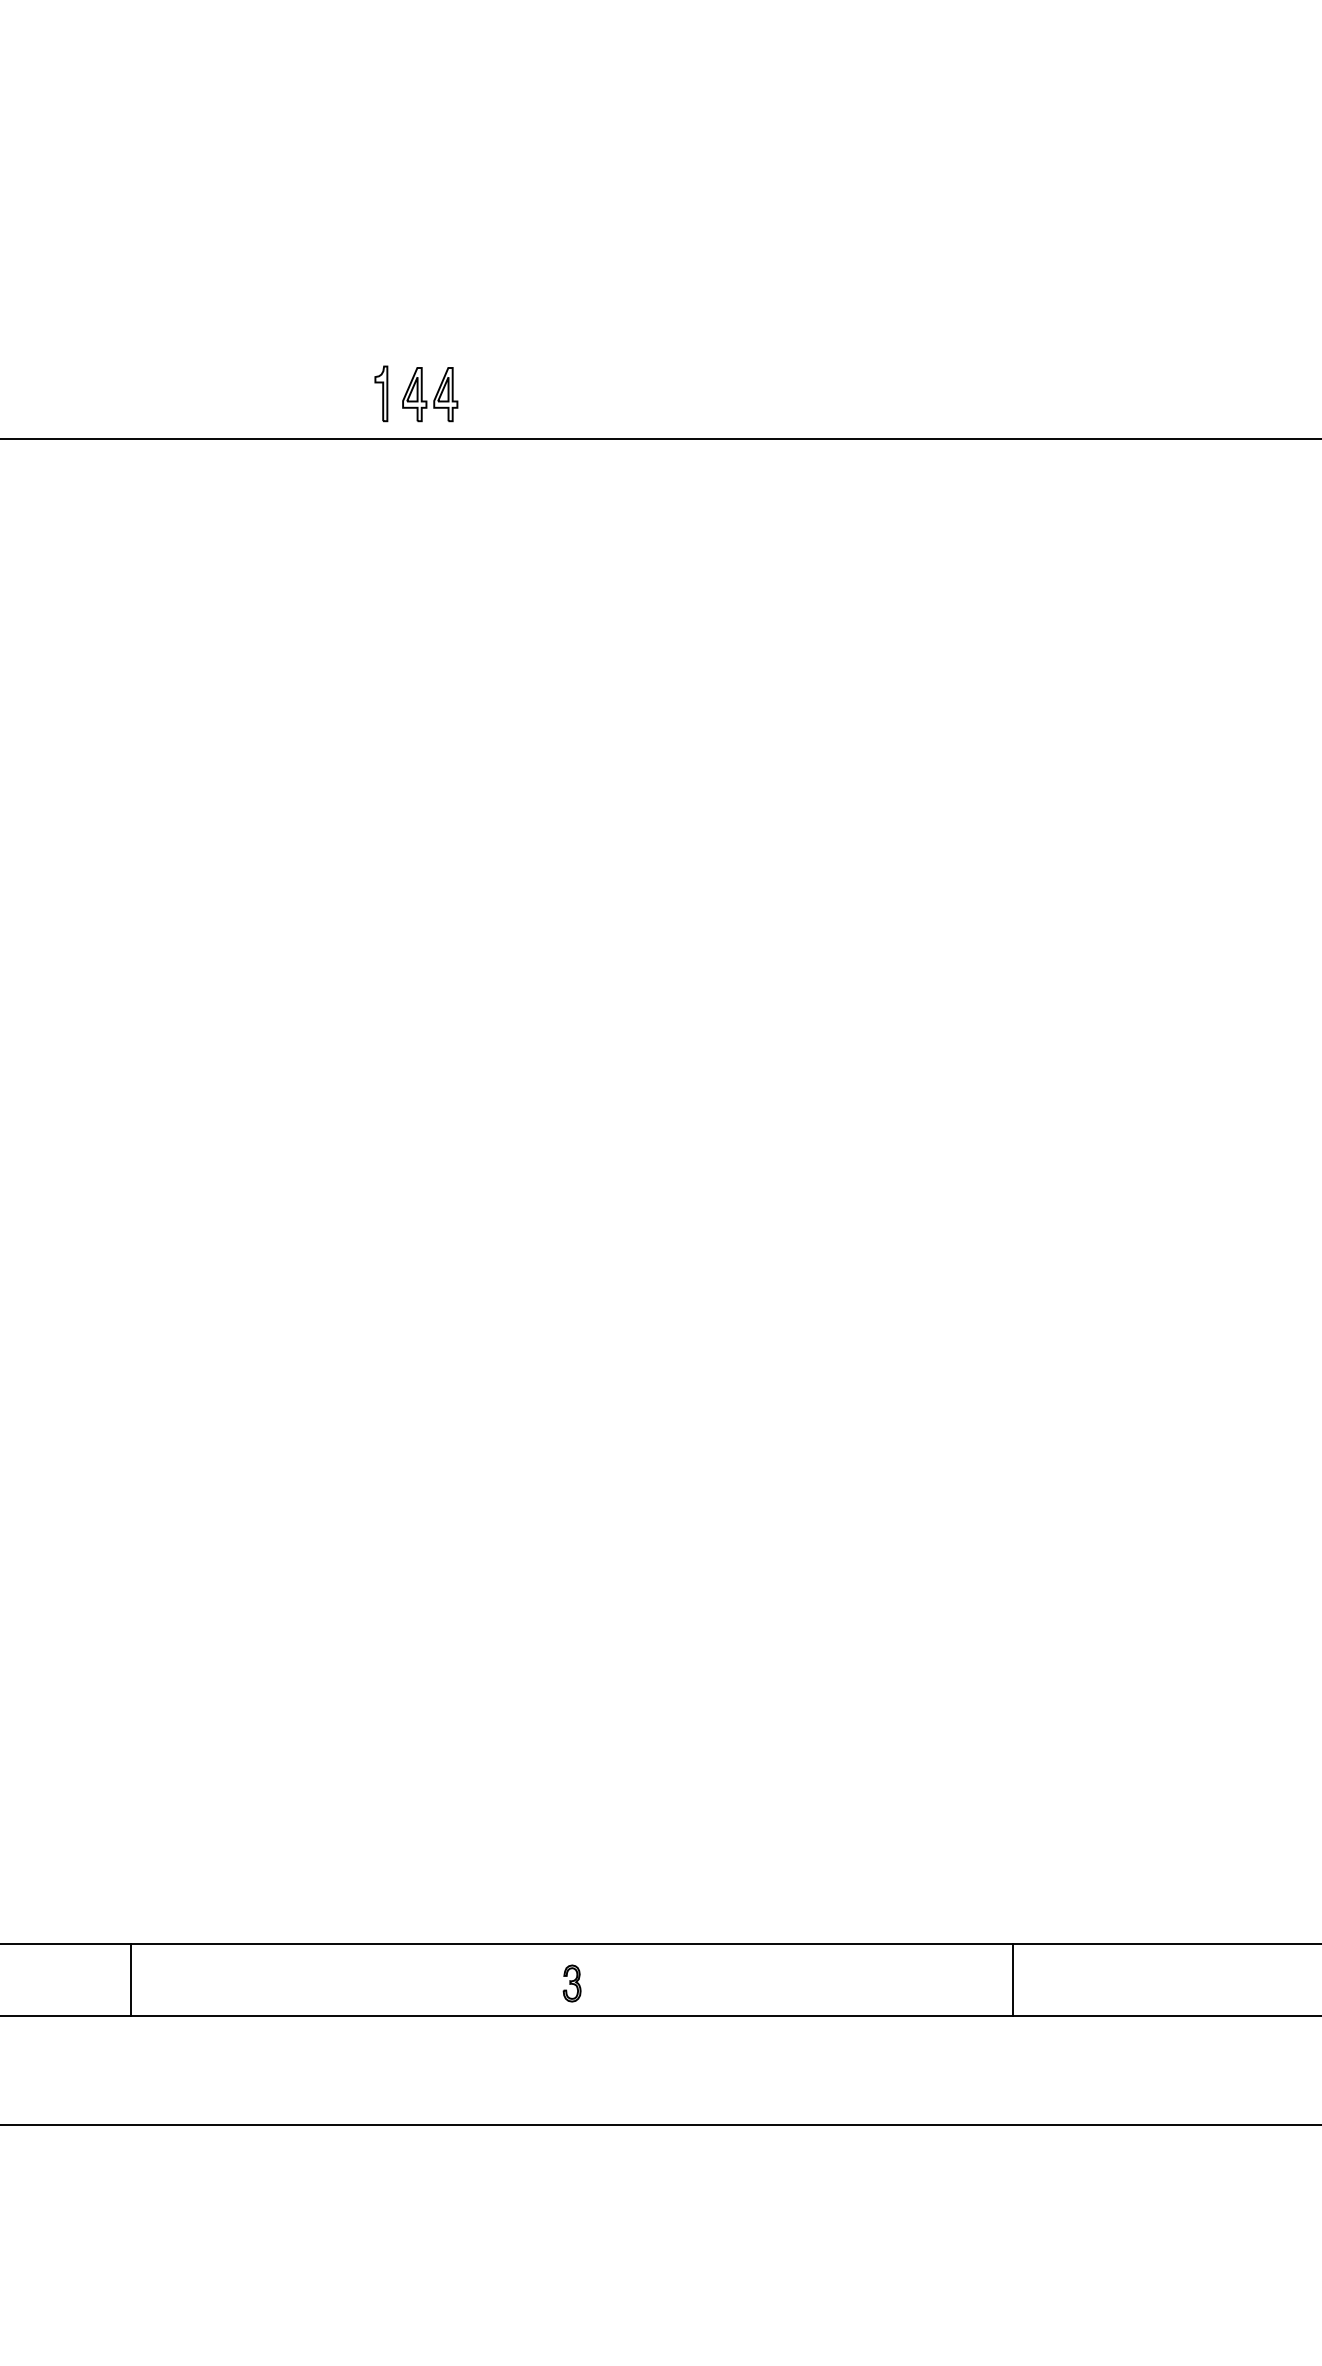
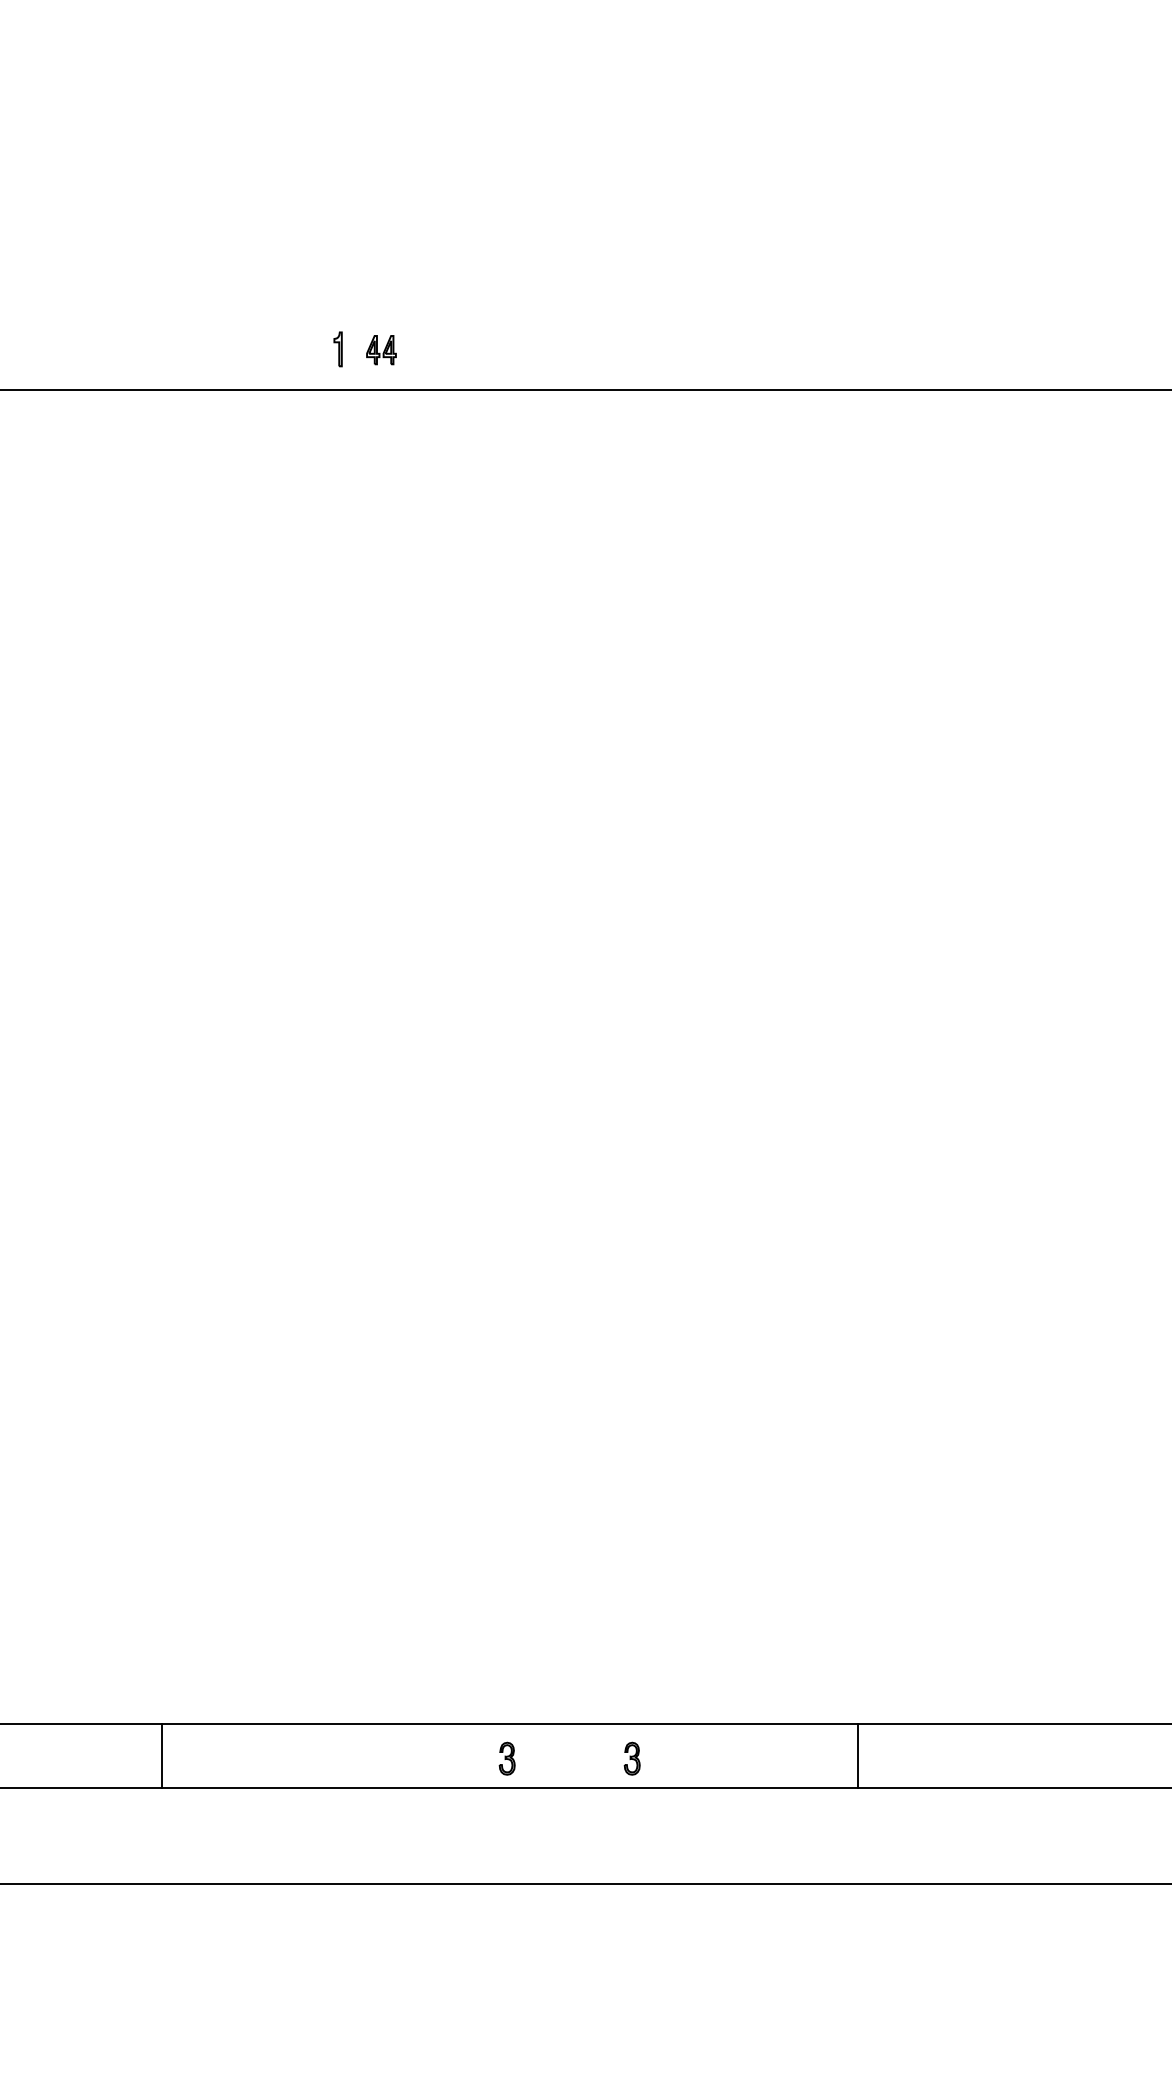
part: (381, 393) -> (338, 349), size x0.7
part: (430, 394) -> (381, 349), size x0.6
line: (130, 1980) -> (161, 1756), moved
line: (1012, 1980) -> (857, 1756), moved
part: (712, 1983) -> (631, 1758), added

